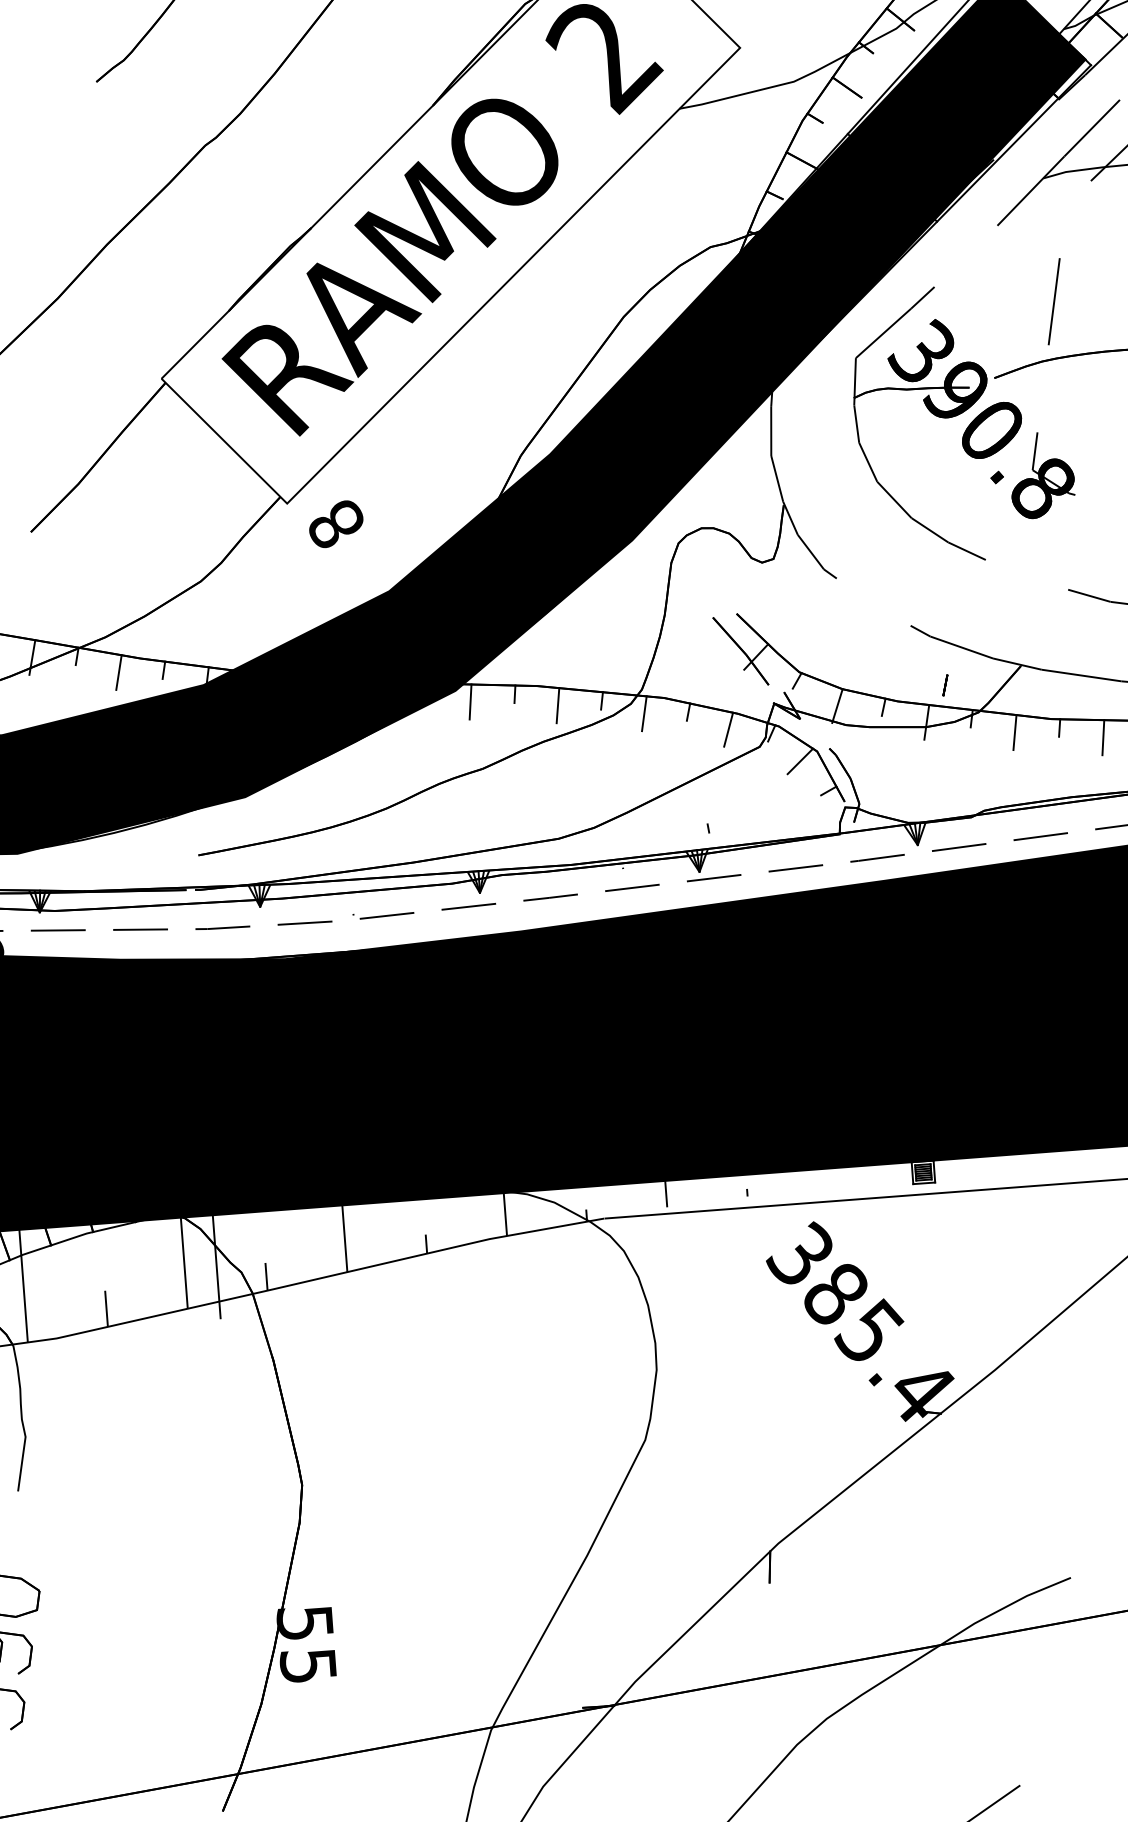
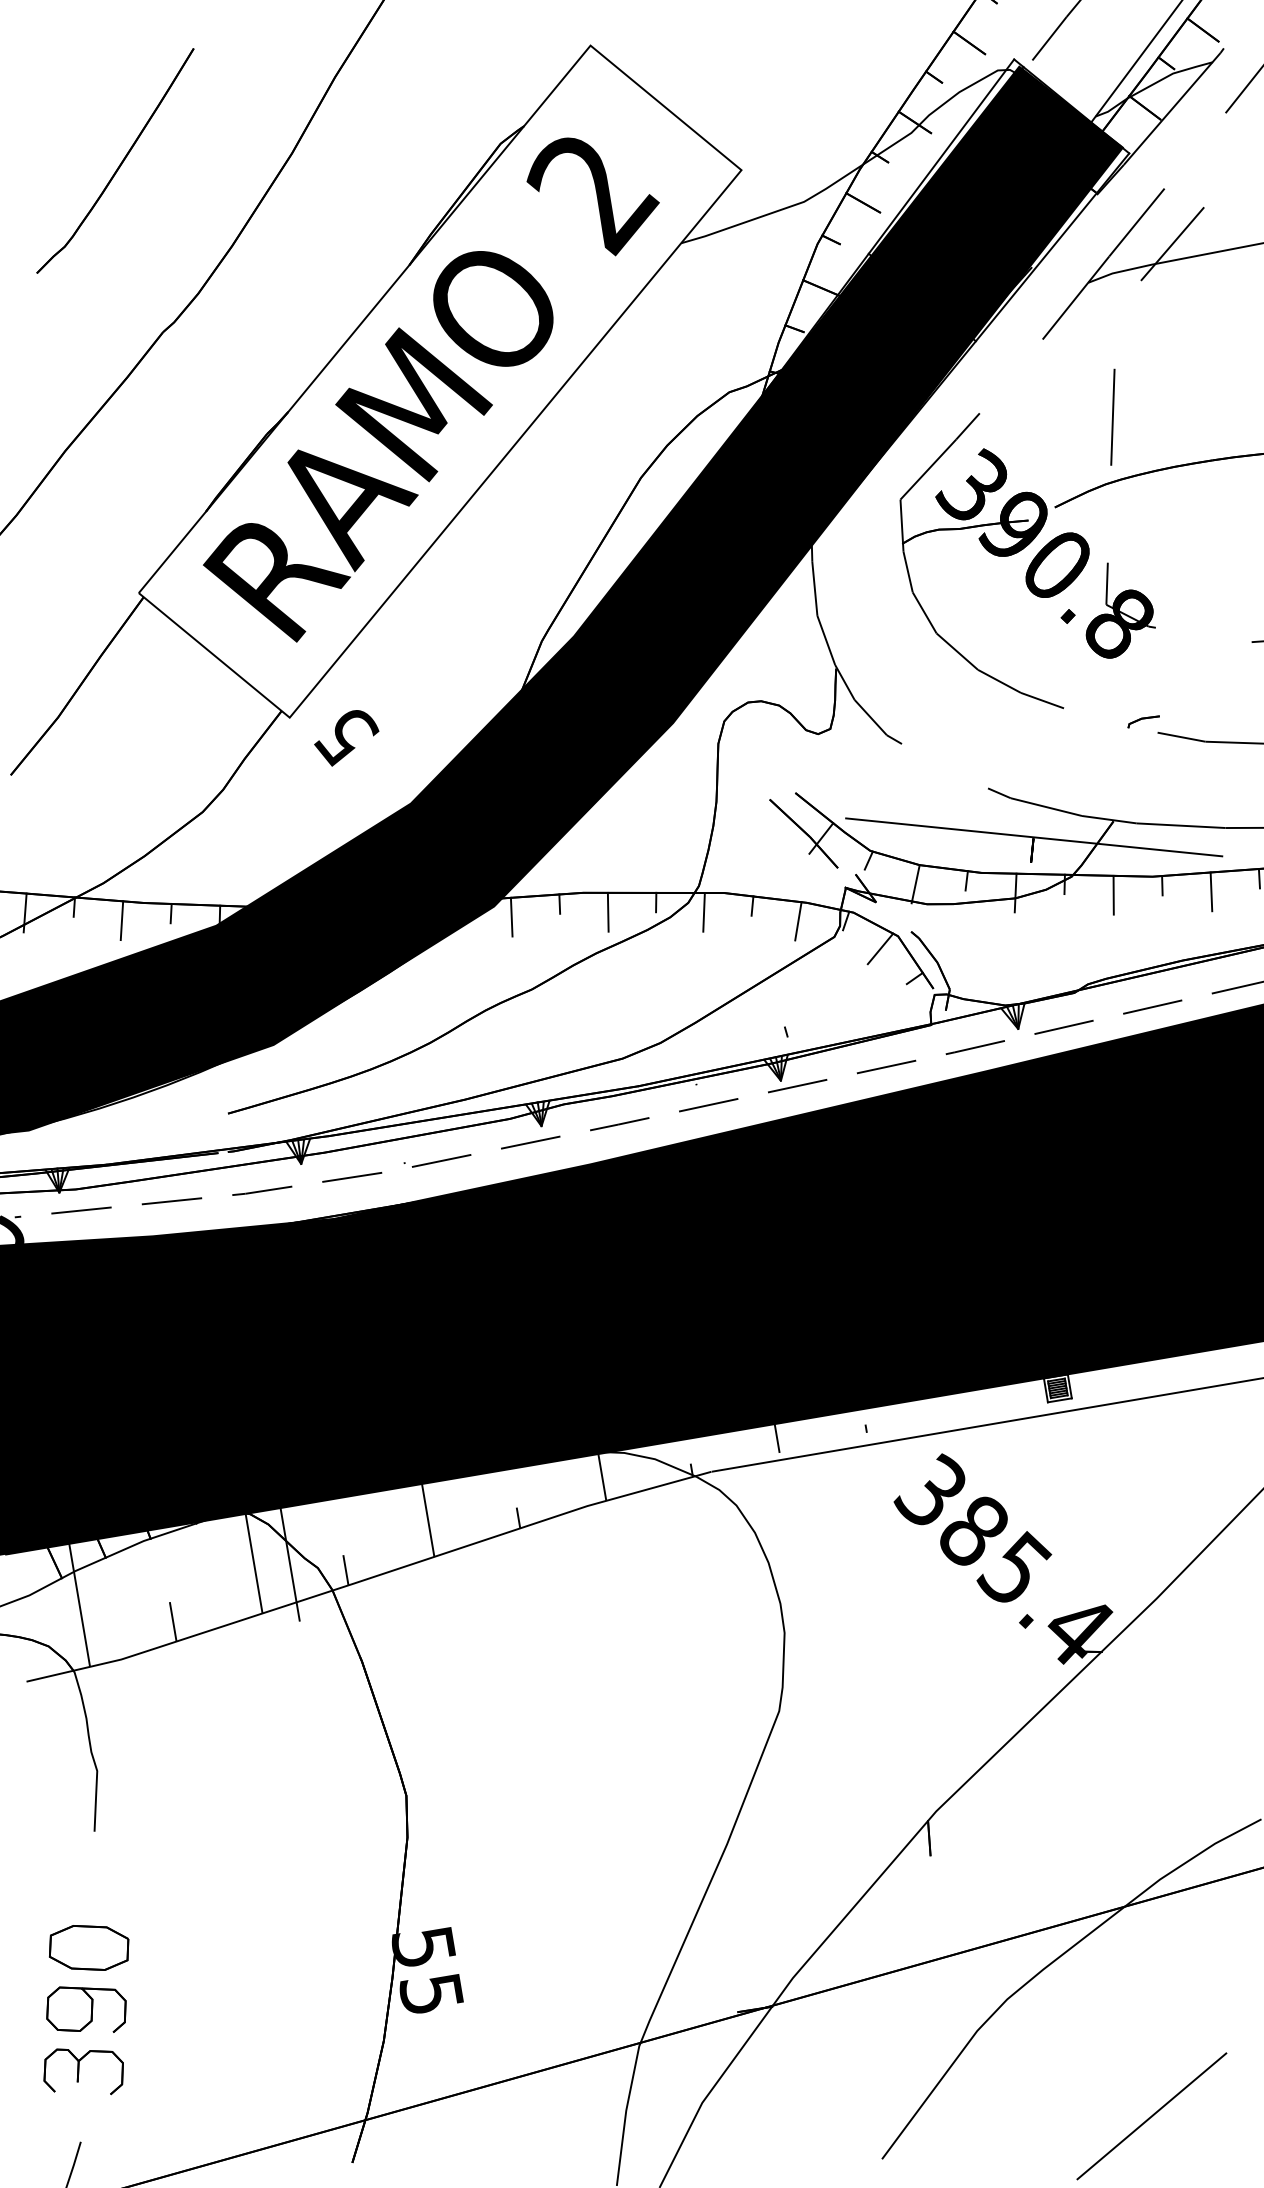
text: (336, 526) -> (346, 737), 8 -> 5
part: (1056, 578) -> (1143, 721), added
line: (948, 673) -> (1034, 837), added

